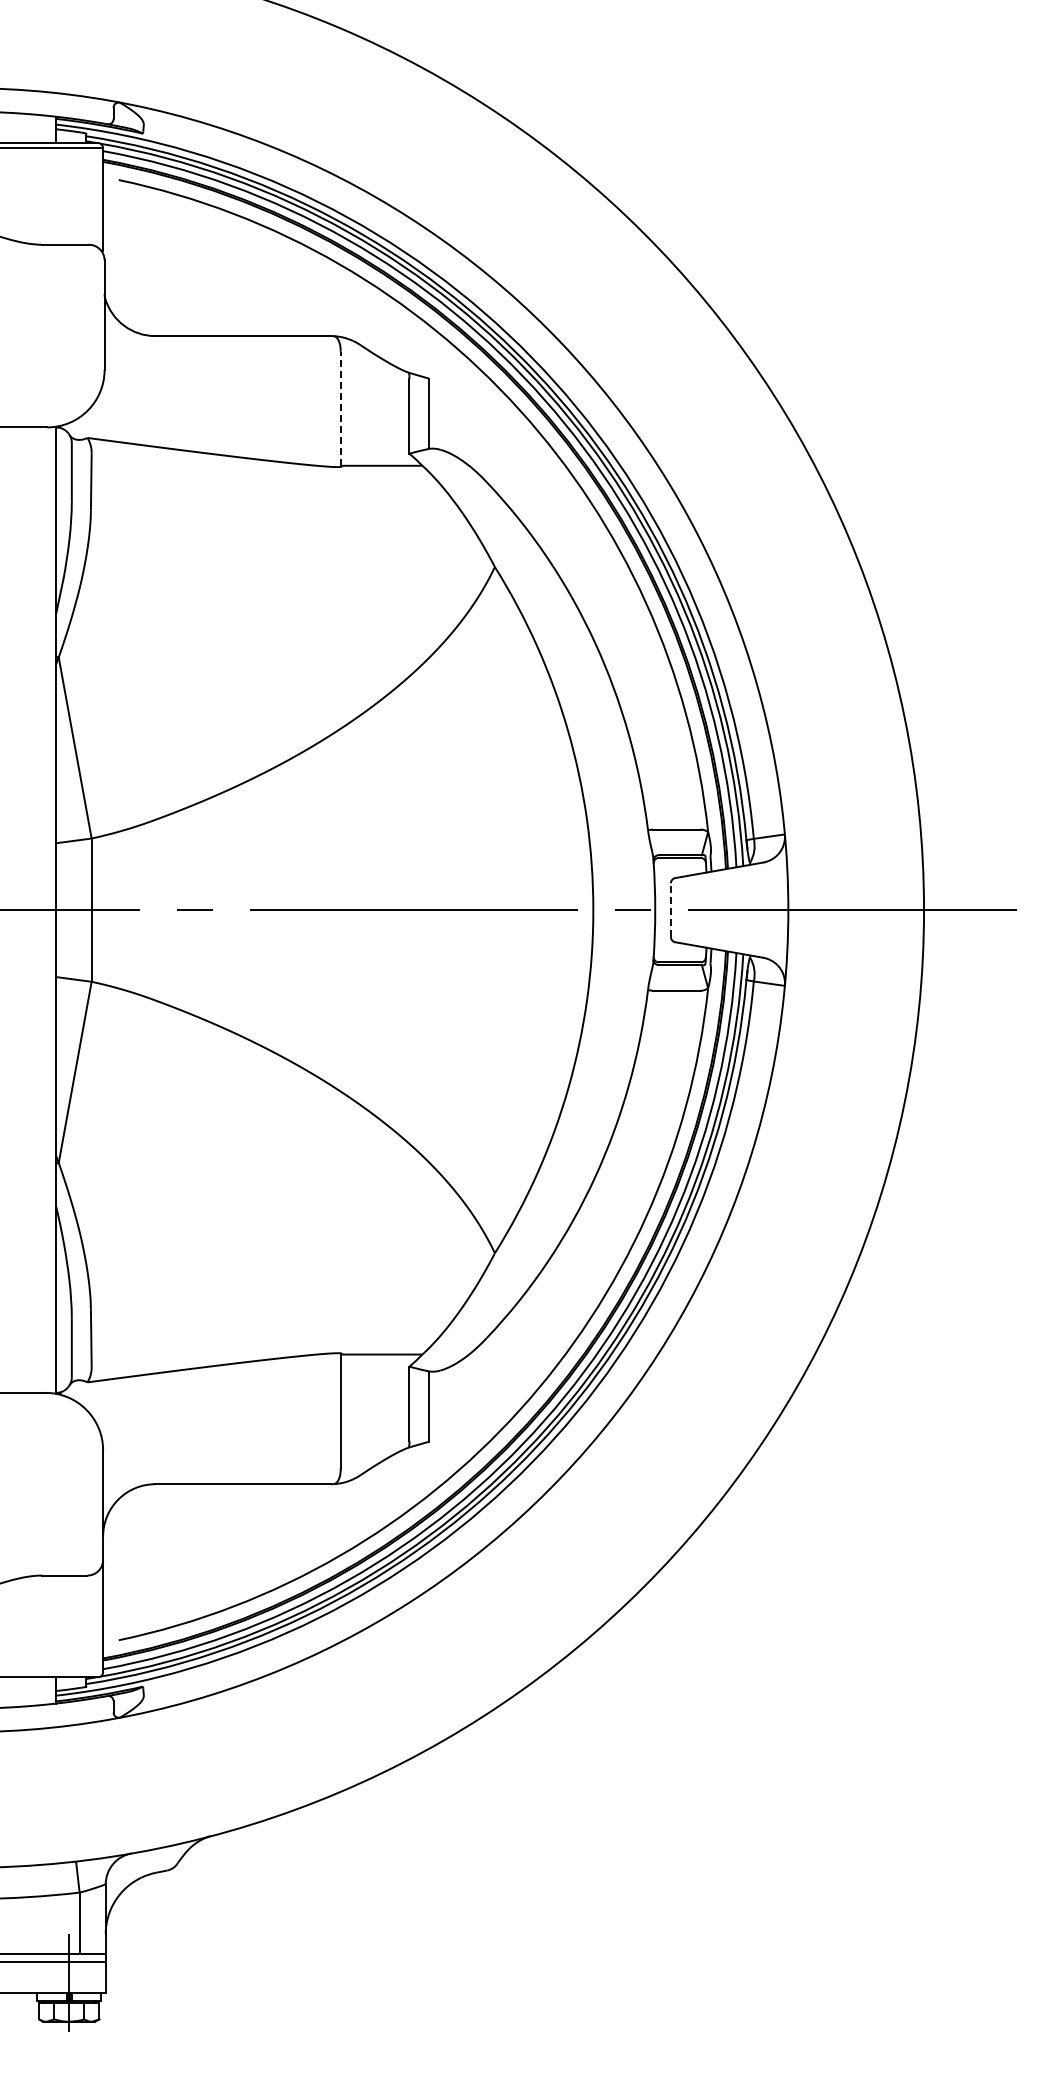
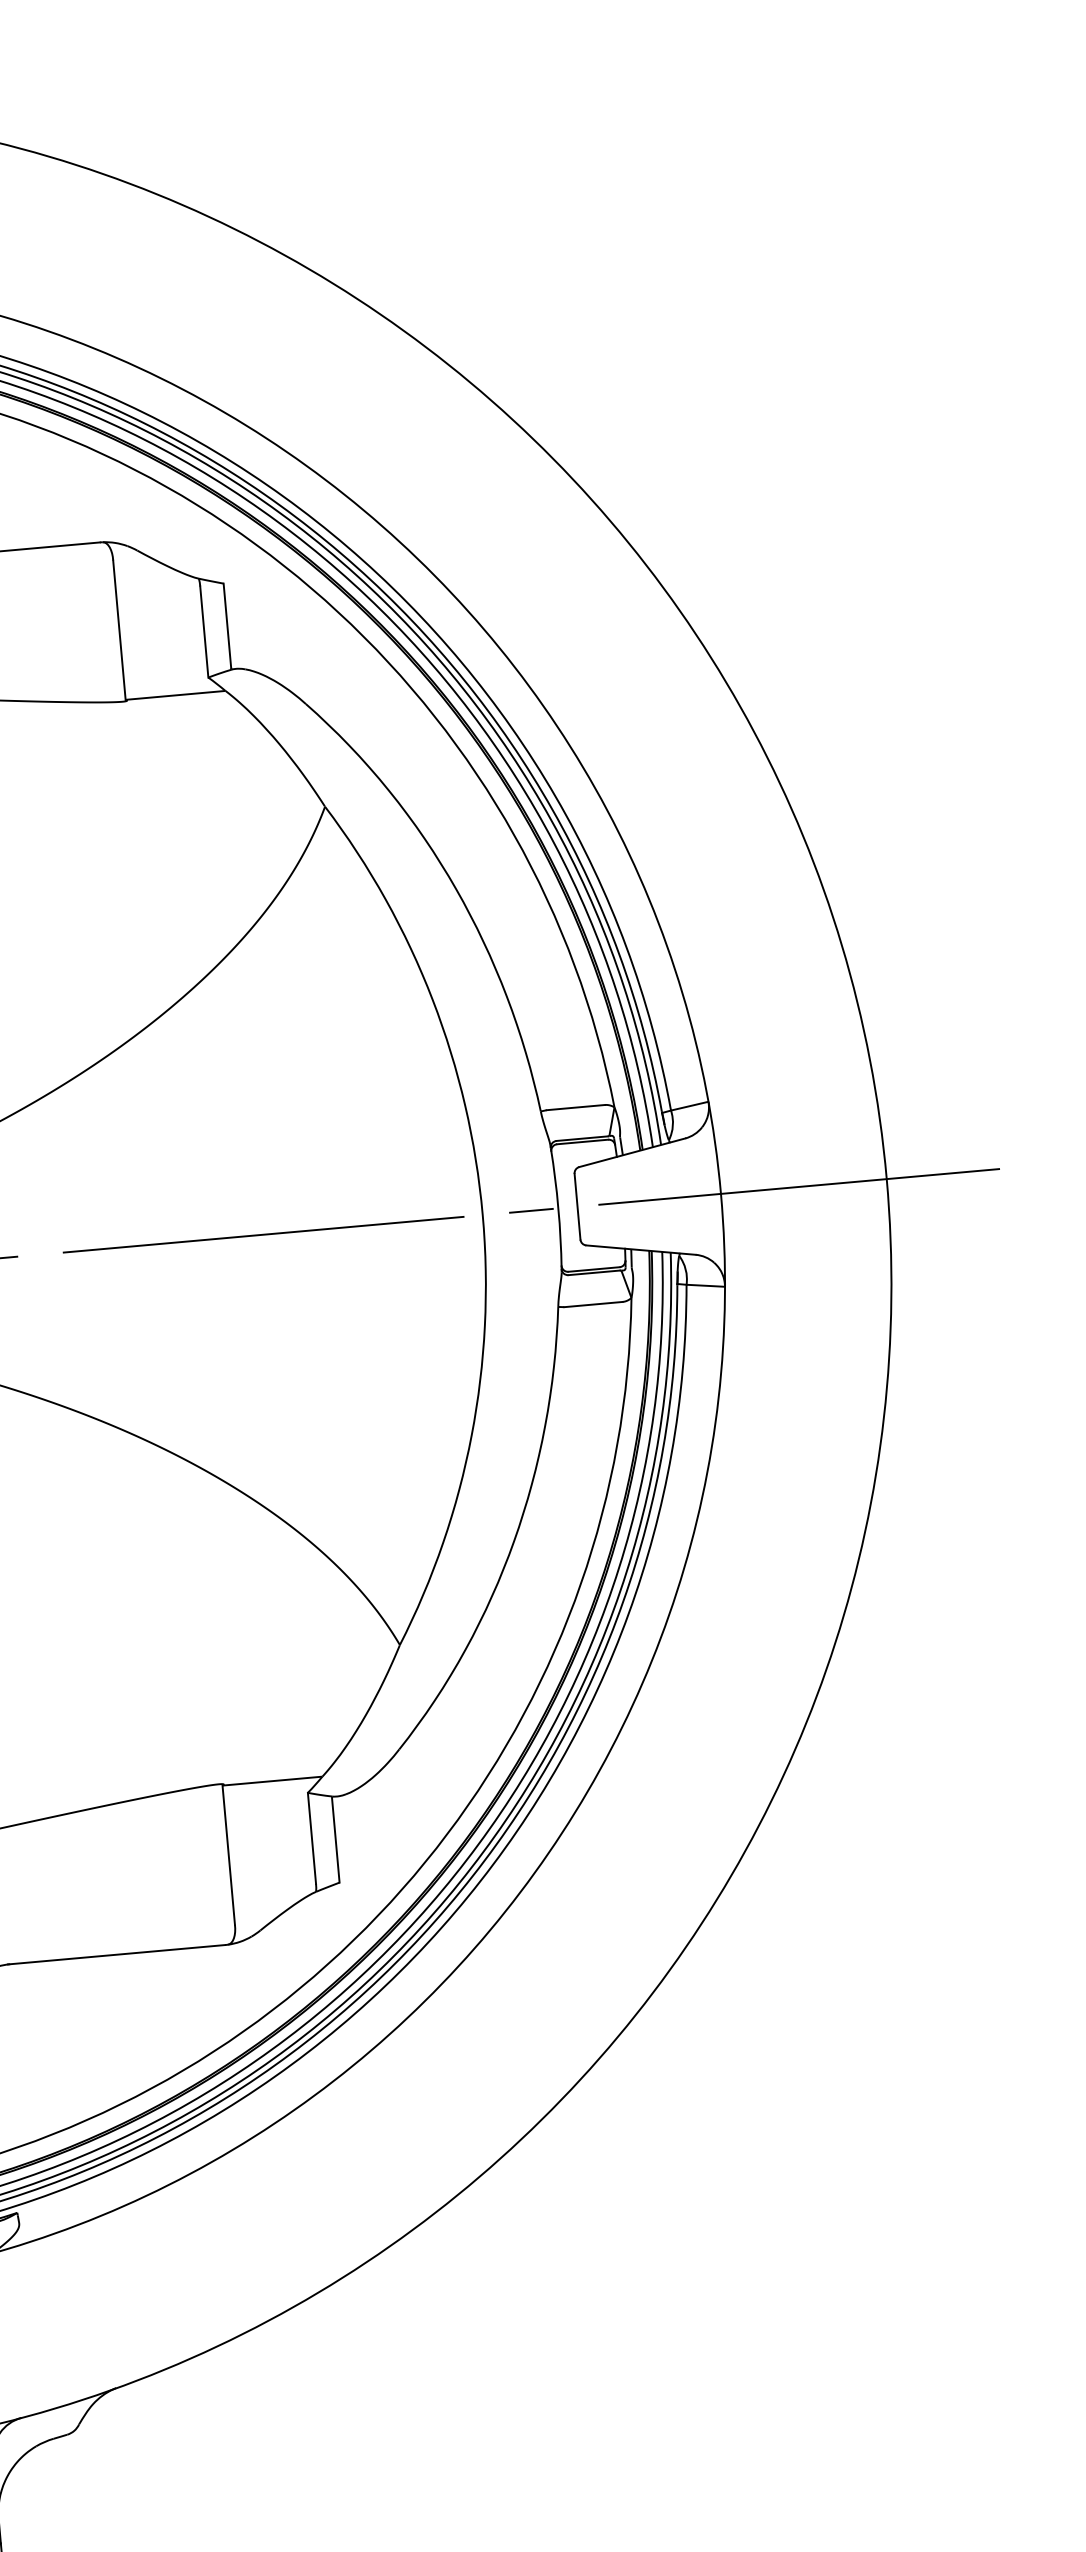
line: (340, 408) -> (119, 629), dashed -> solid
line: (670, 910) -> (577, 1207), dashed -> solid

